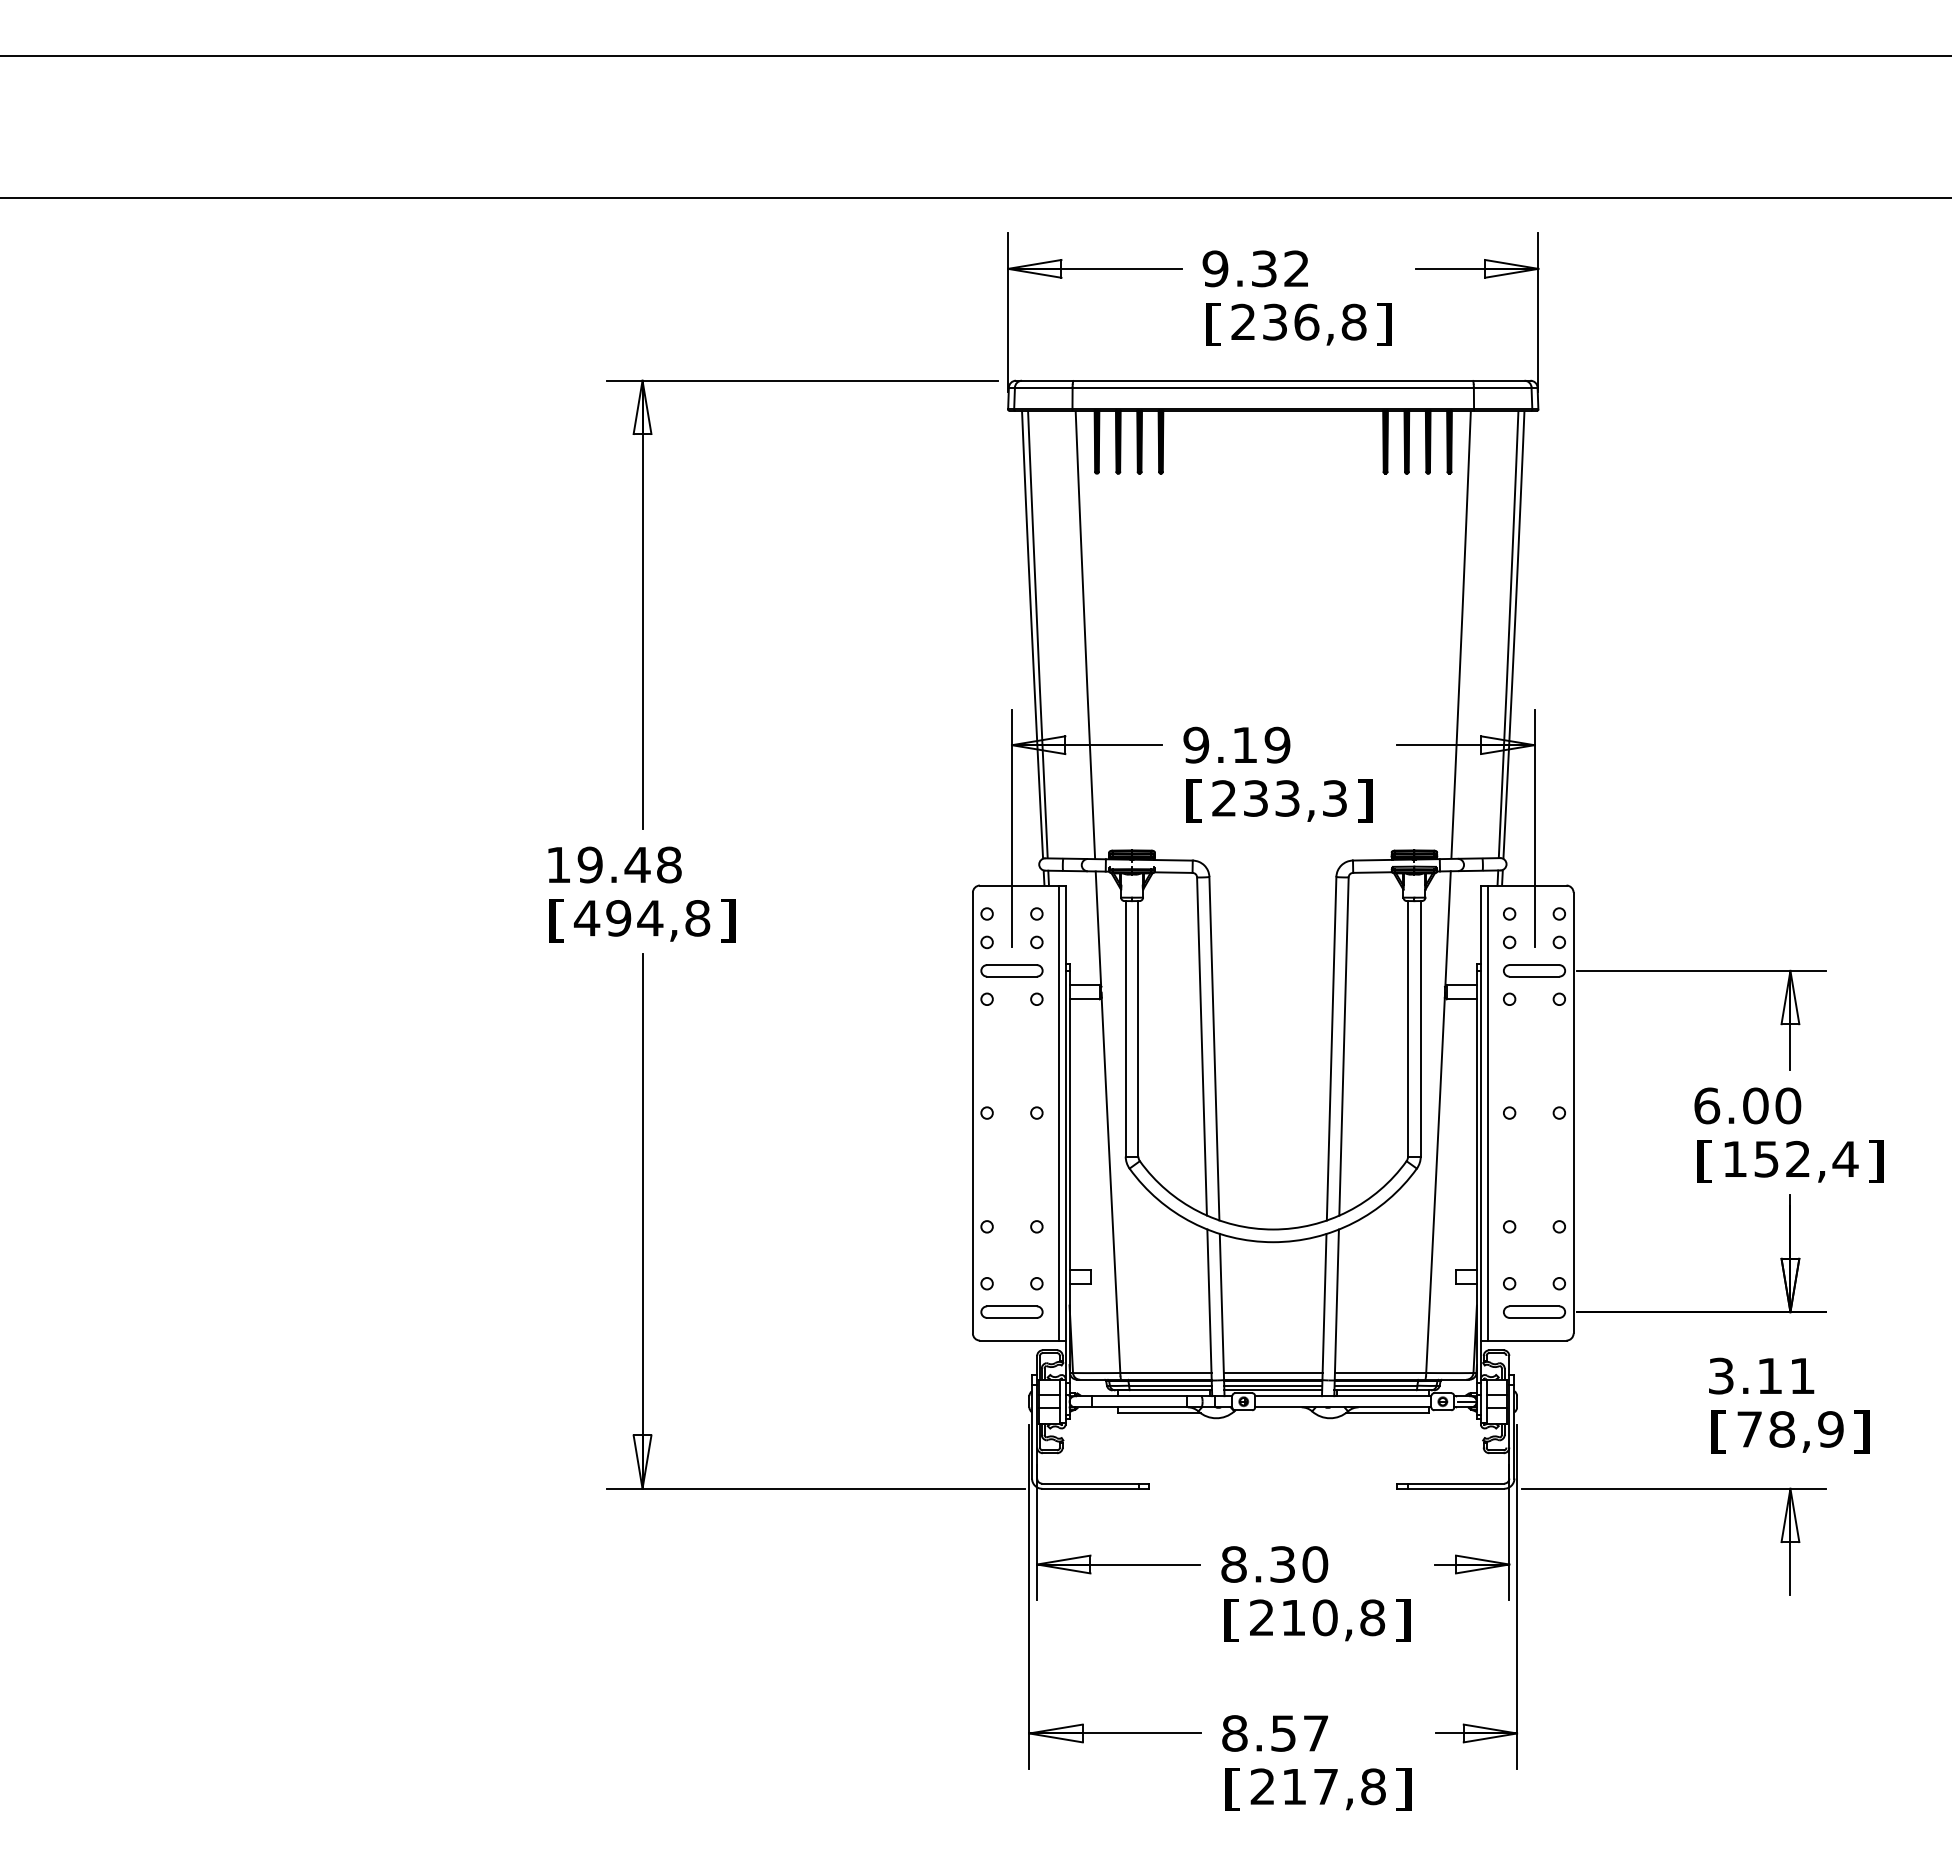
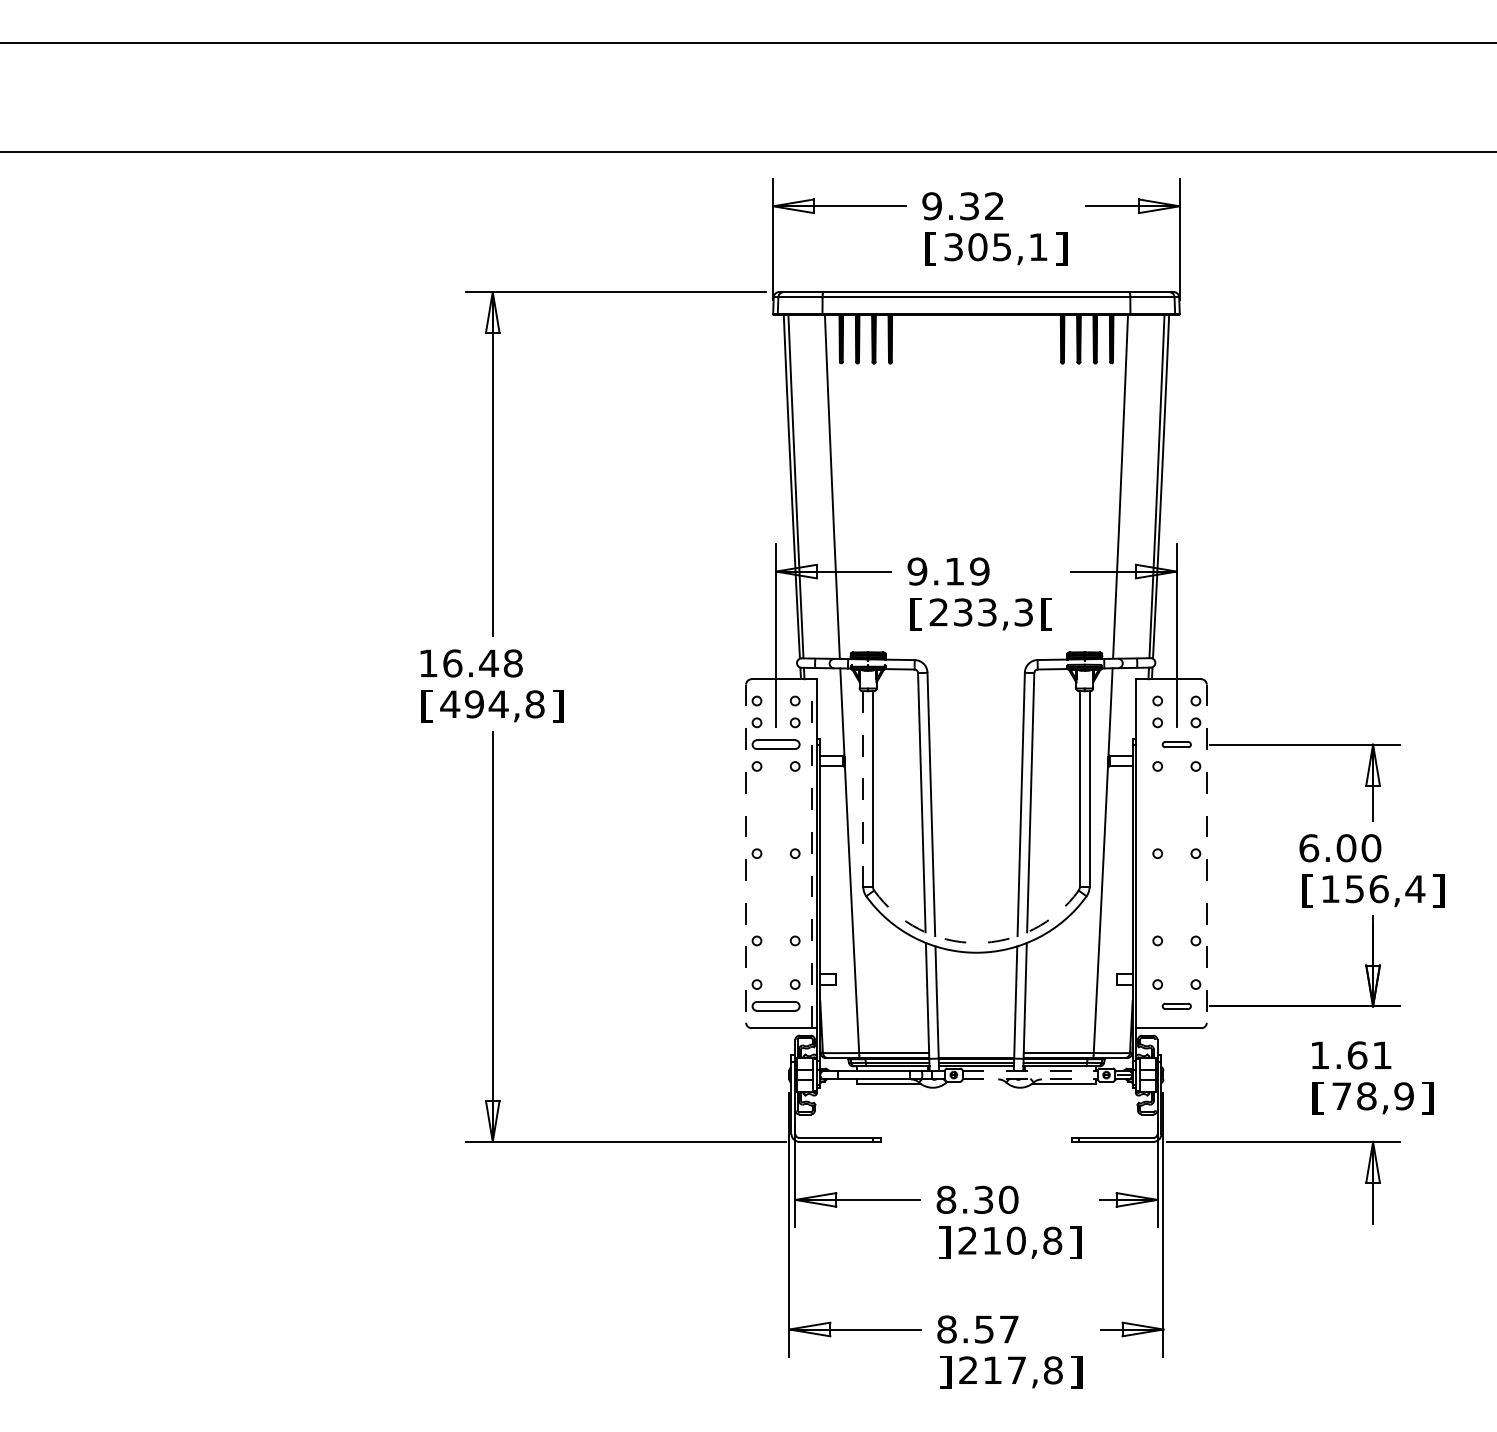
text: (1298, 321) -> (995, 246), 236,8 -> 305,1
text: (1364, 800) -> (1046, 614), ] -> [
text: (590, 864) -> (452, 663), 19.48 -> 16.48
part: (1534, 970) -> (1176, 744), size x0.6
line: (1125, 1028) -> (863, 788), solid -> dashed
line: (1488, 1112) -> (1141, 853), removed
line: (972, 1113) -> (745, 854), solid -> dashed
line: (1058, 1113) -> (811, 854), solid -> dashed
line: (1573, 1113) -> (1206, 854), solid -> dashed
text: (1798, 1158) -> (1379, 888), 152,4 -> 156,4
arc: (1273, 1229) -> (976, 943), solid -> dashed
part: (1534, 1311) -> (1176, 1005), size x0.6
line: (1272, 1372) -> (975, 1052), removed
text: (1746, 1375) -> (1339, 1054), 3.11 -> 1.61
line: (1343, 1396) -> (1030, 1071), solid -> dashed
line: (1343, 1407) -> (1030, 1079), solid -> dashed
text: (1231, 1620) -> (944, 1242), [ -> ]
text: (1232, 1789) -> (945, 1372), [ -> ]

